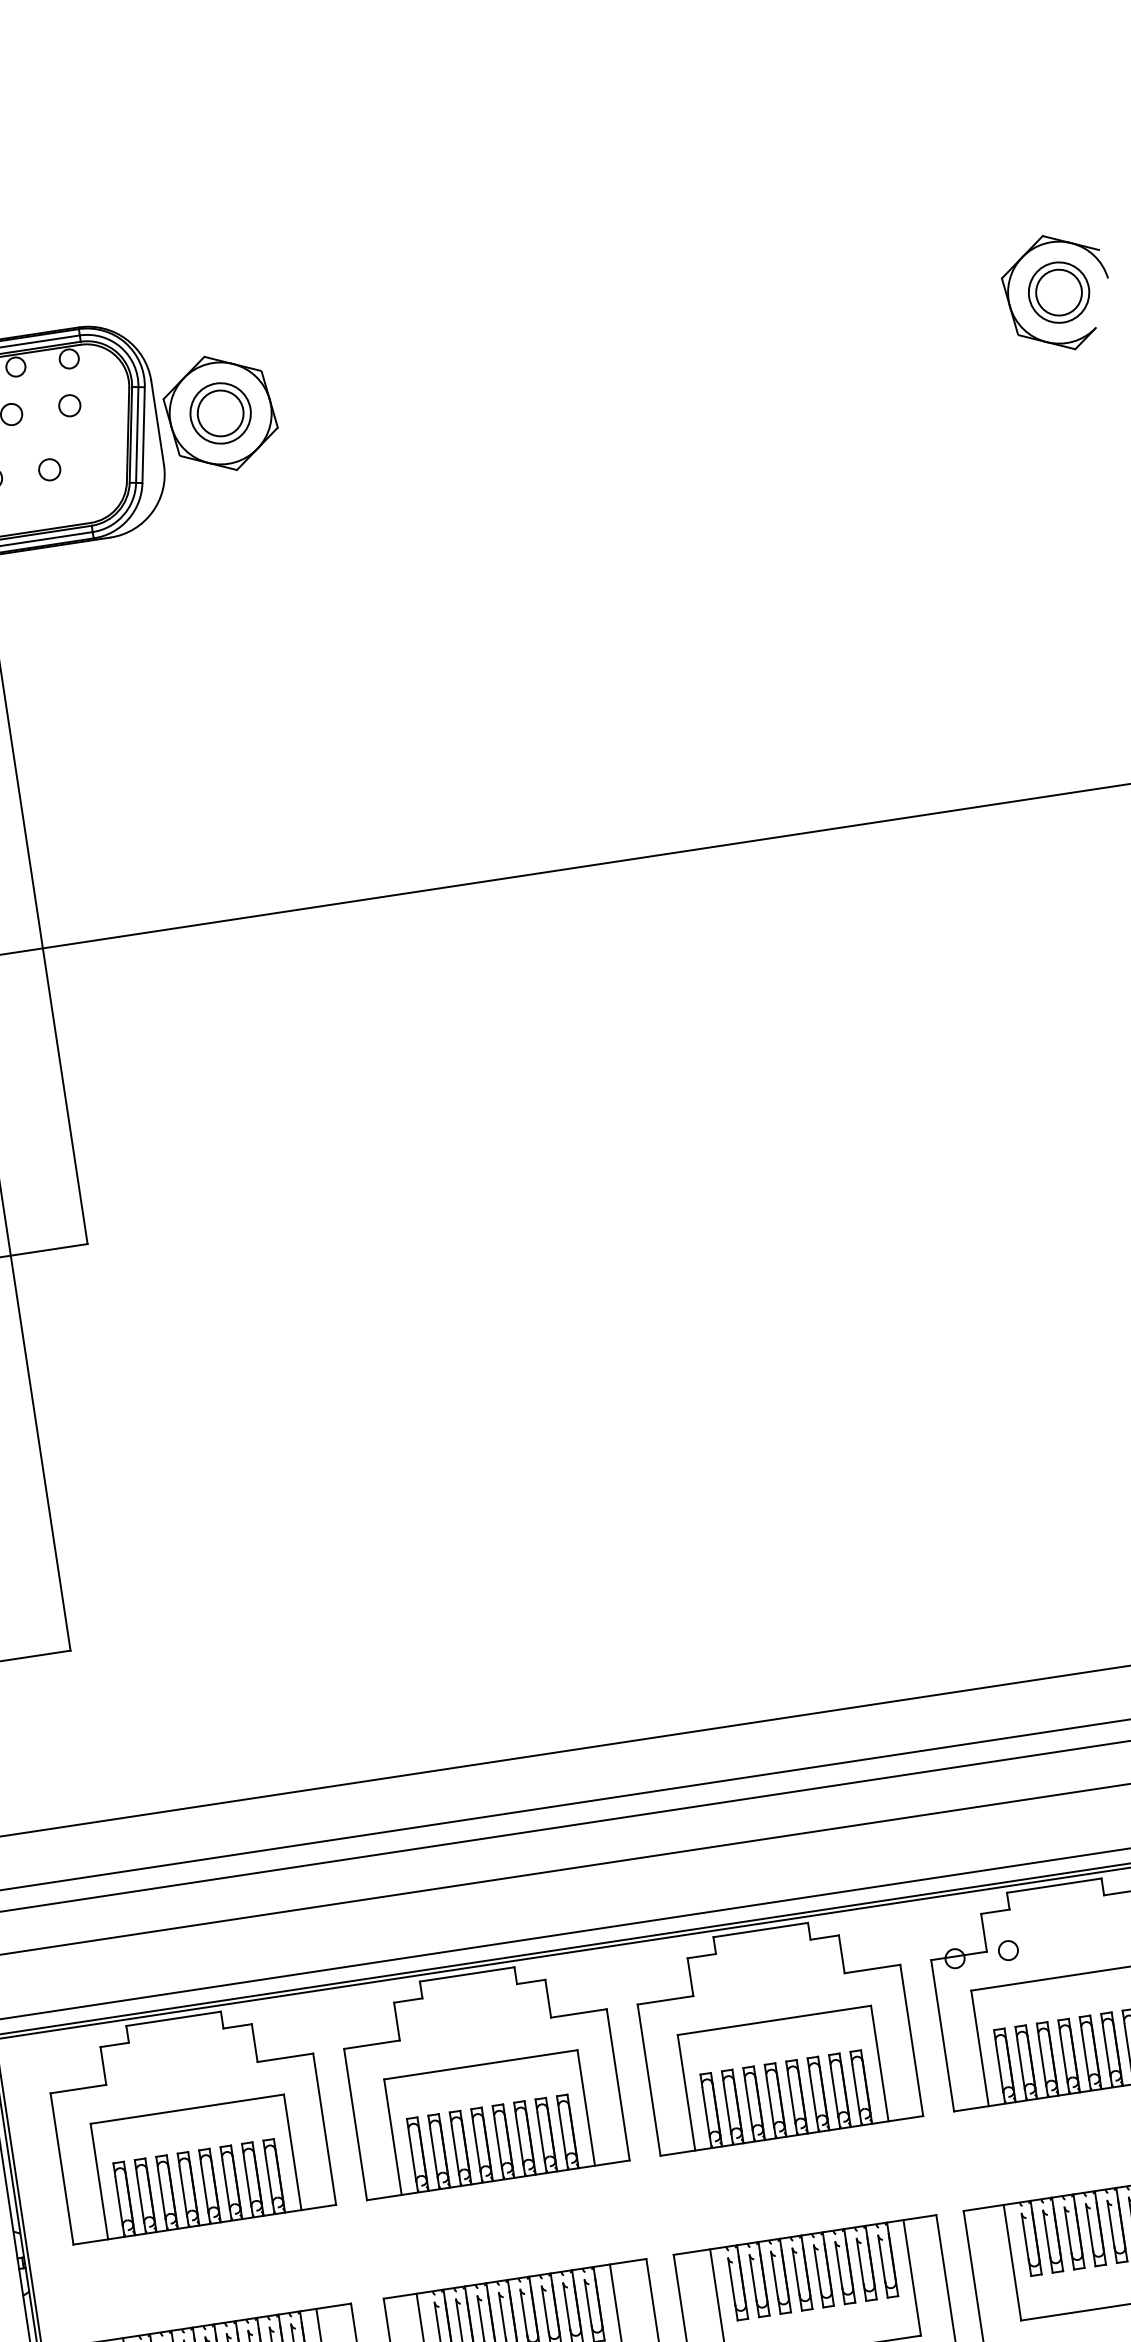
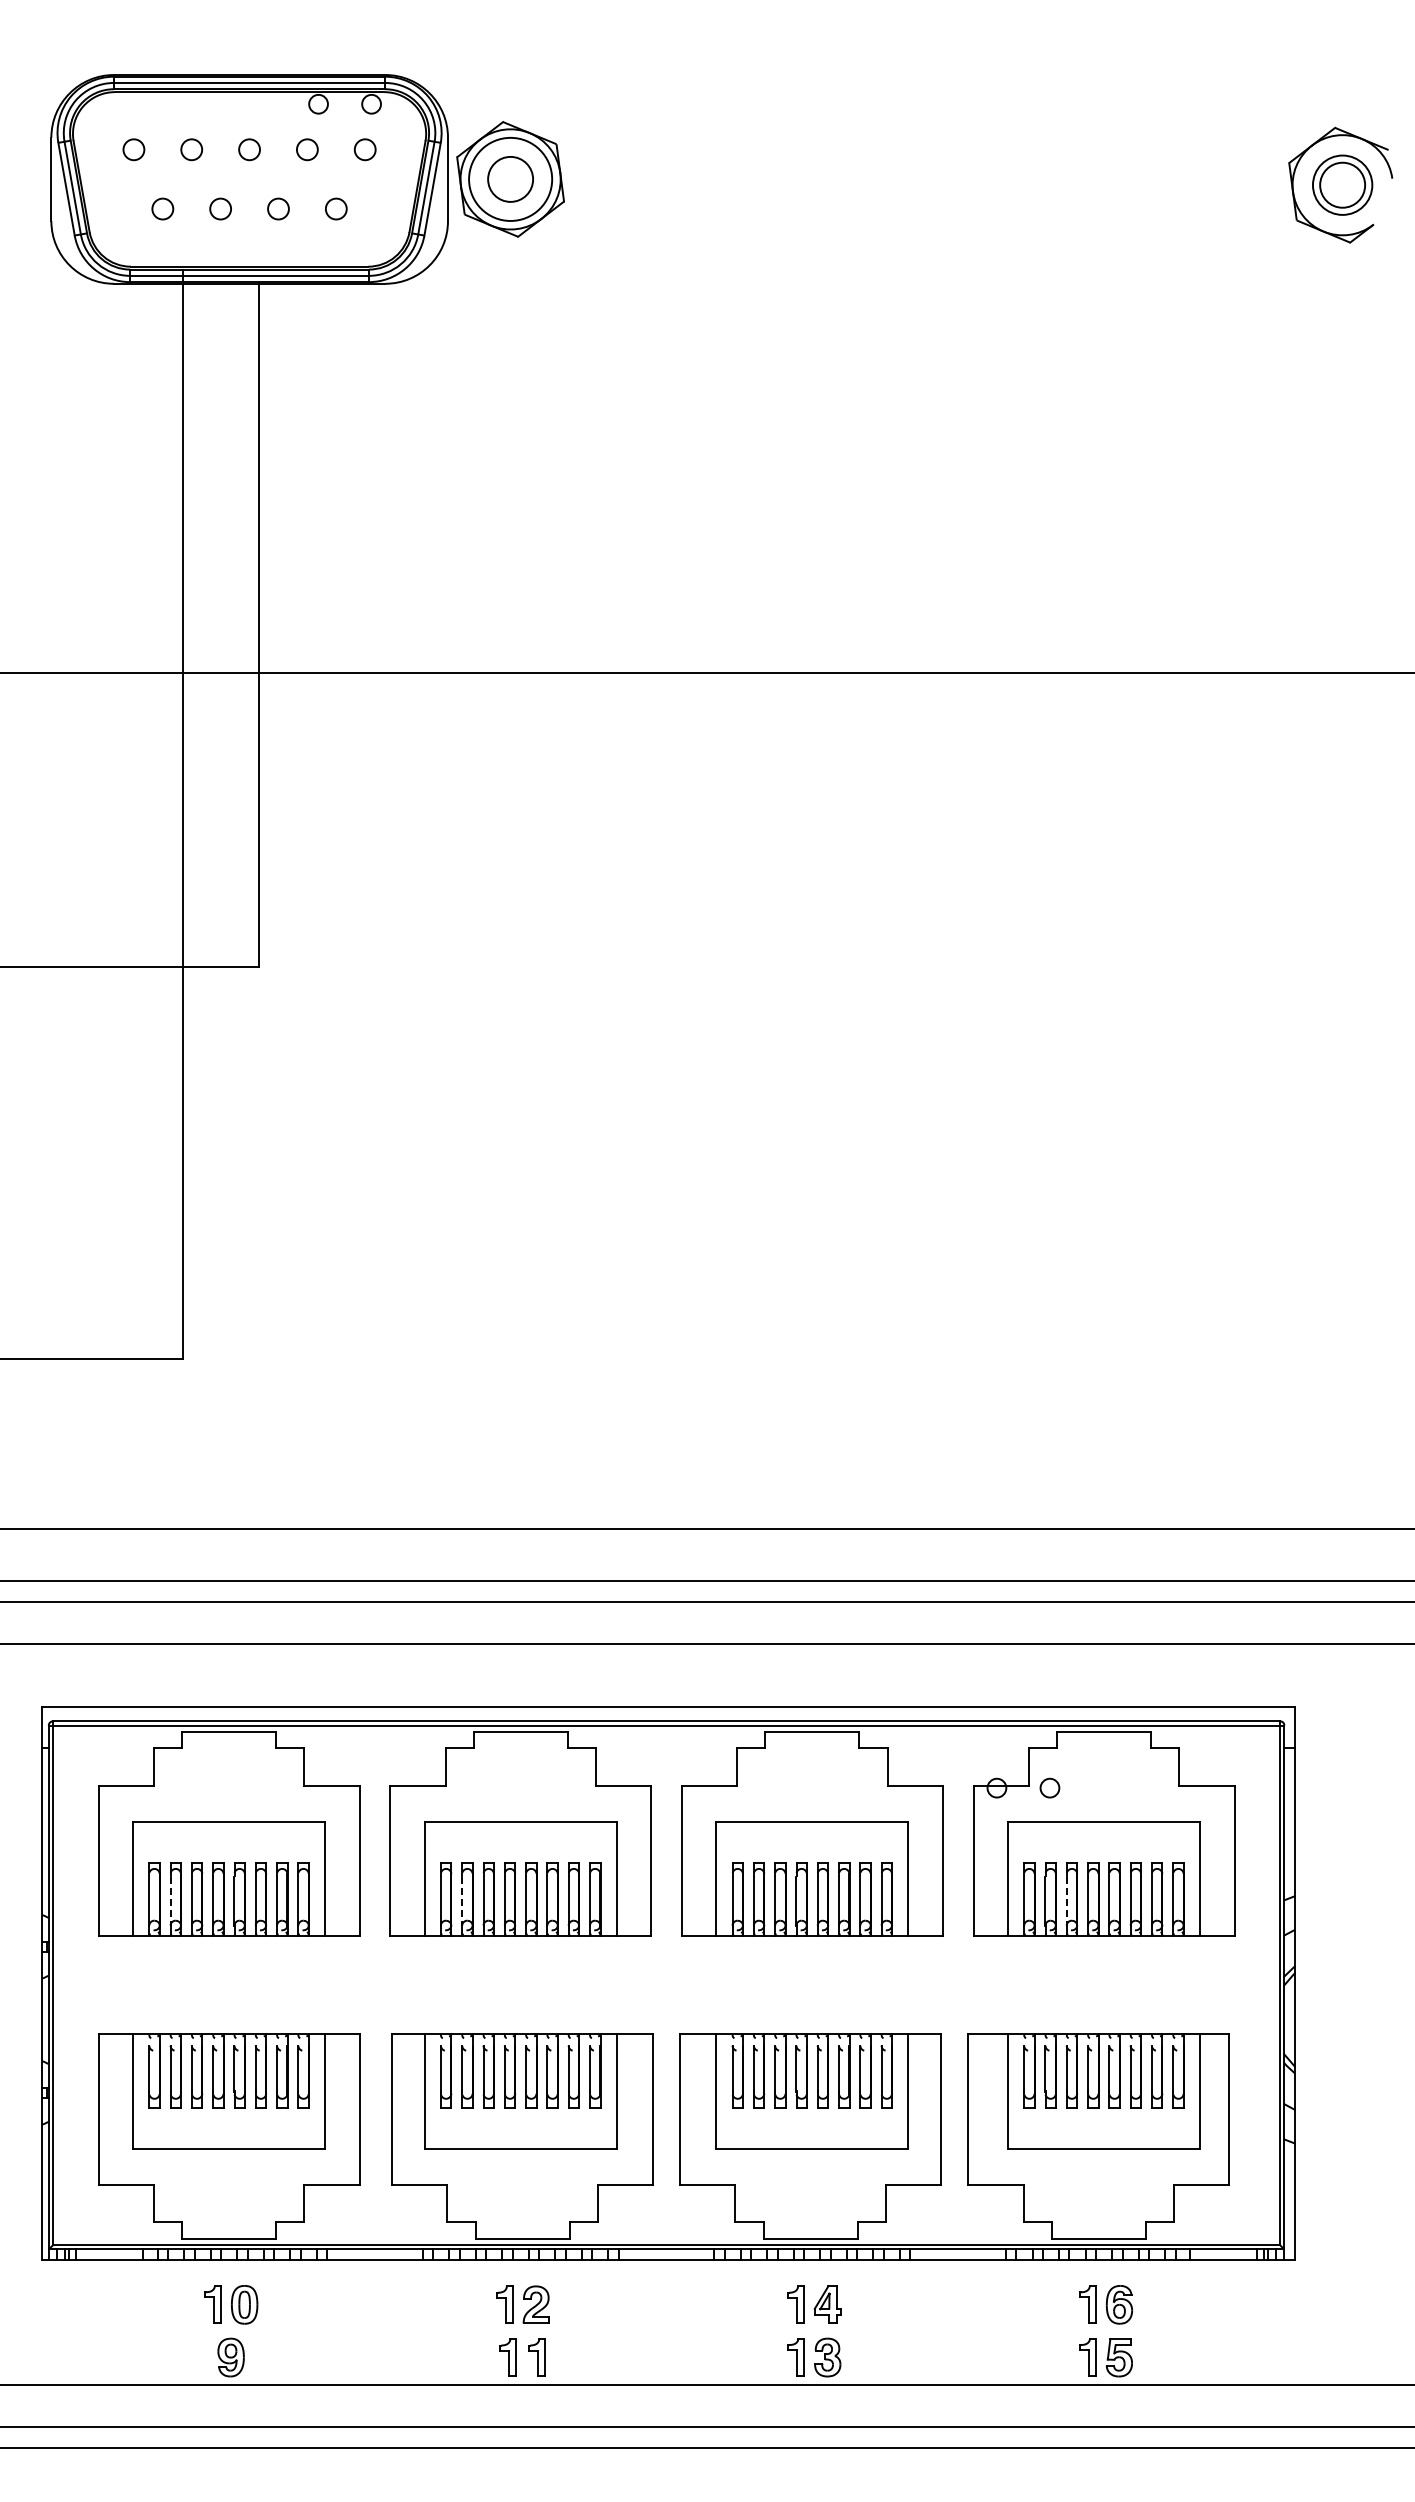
circle: (220, 413) -> (510, 179), size x1.4
line: (1042, 2062) -> (1066, 1901), solid -> dashed
line: (434, 2154) -> (462, 1901), solid -> dashed
line: (140, 2198) -> (170, 1901), solid -> dashed

